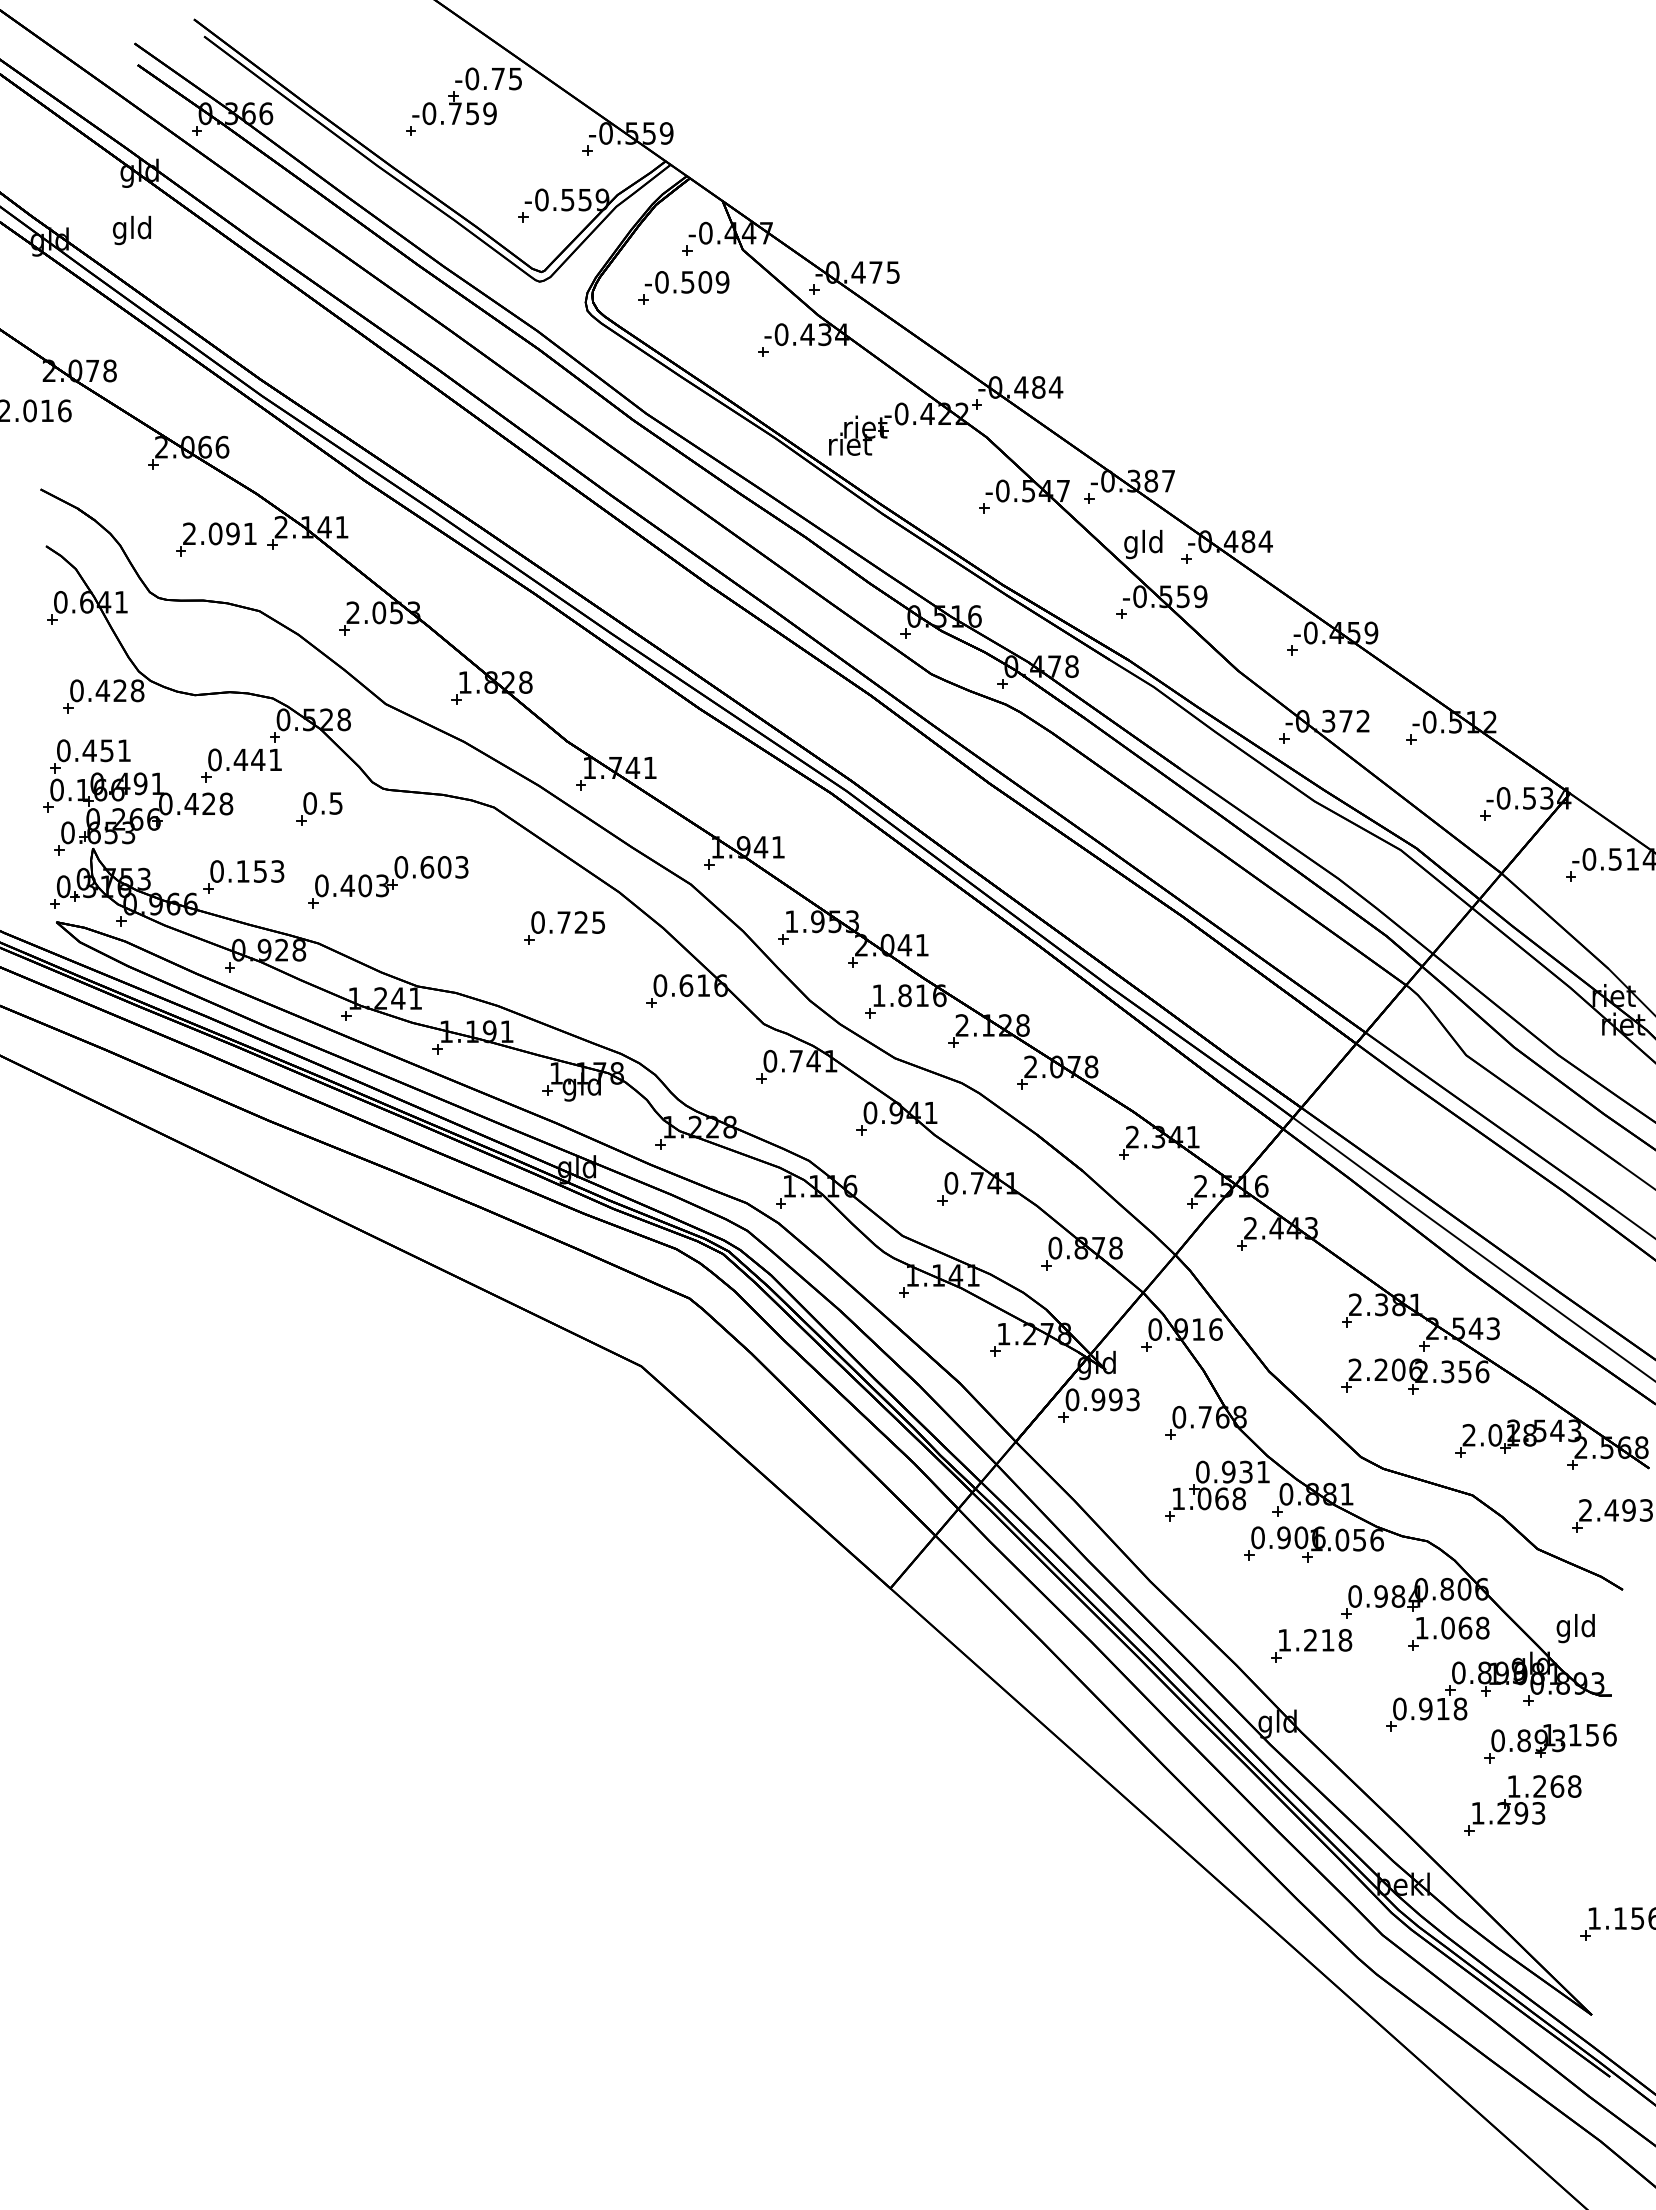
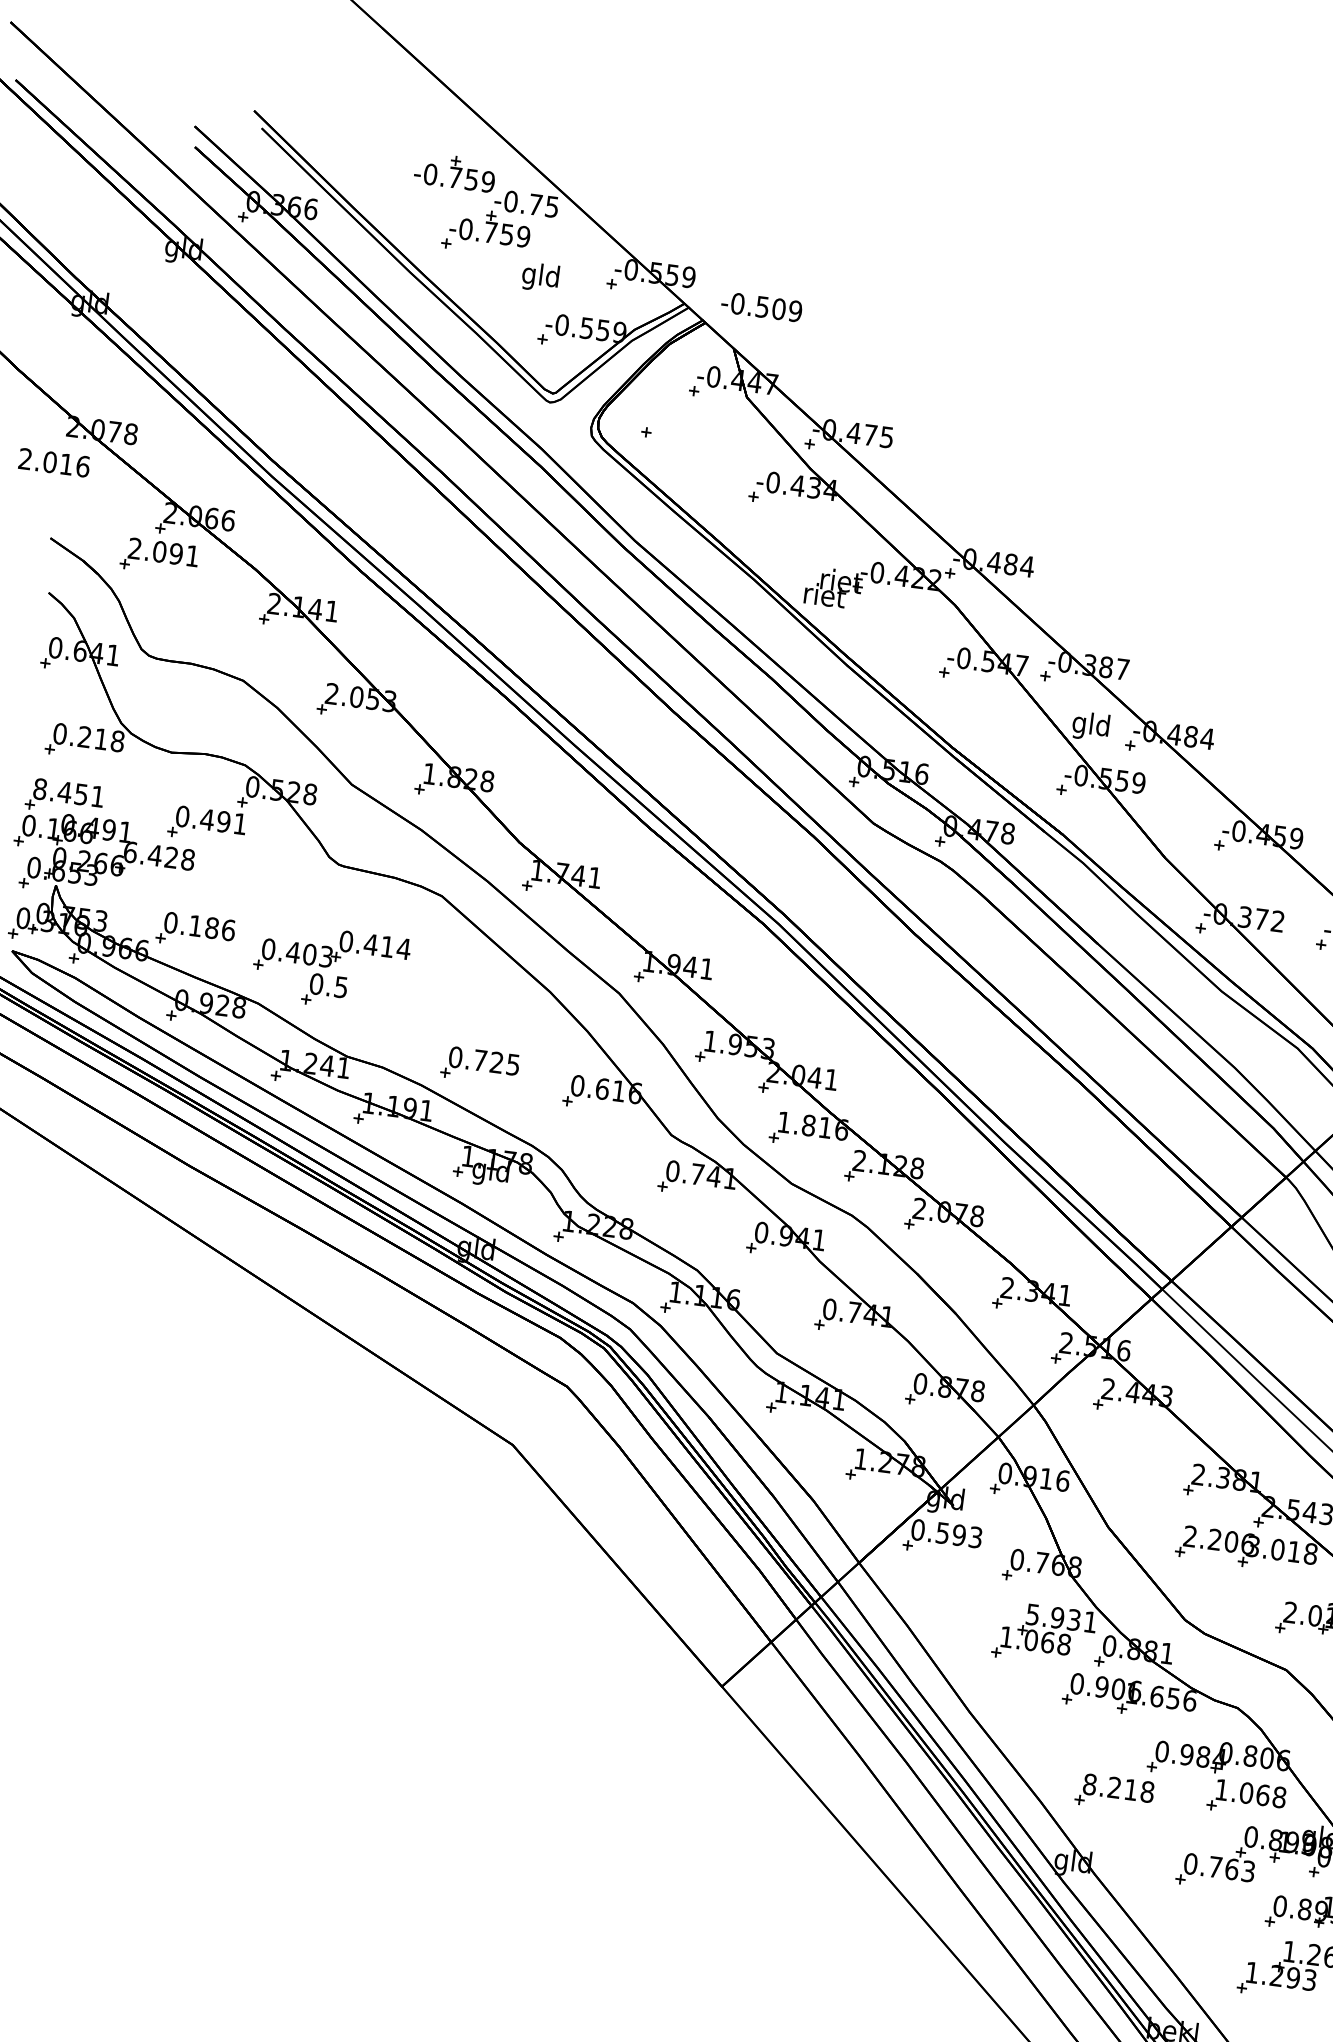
part: (410, 56) -> (455, 172), added
text: (131, 230) -> (540, 277), moved
text: (686, 282) -> (761, 307), moved
part: (216, 539) -> (159, 557), moved
text: (110, 690) -> (92, 737), 0.428 -> 0.218
text: (63, 750) -> (40, 788), 0.451 -> 8.451
text: (258, 759) -> (224, 821), 0.441 -> 0.491
text: (165, 803) -> (130, 851), 0.428 -> 6.428
part: (319, 808) -> (324, 990), moved
text: (444, 867) -> (387, 947), 0.603 -> 0.414
text: (268, 871) -> (219, 929), 0.153 -> 0.186
part: (564, 927) -> (480, 1065), moved
text: (1452, 1371) -> (1282, 1549), 2.356 -> 3.018
text: (1098, 1399) -> (942, 1532), 0.993 -> 0.593
text: (1202, 1471) -> (1032, 1614), 0.931 -> 5.931
text: (1342, 1539) -> (1157, 1695), 1.056 -> 1.656
text: (1284, 1640) -> (1089, 1784), 1.218 -> 8.218
text: (1443, 1708) -> (1232, 1868), 0.918 -> 0.763

